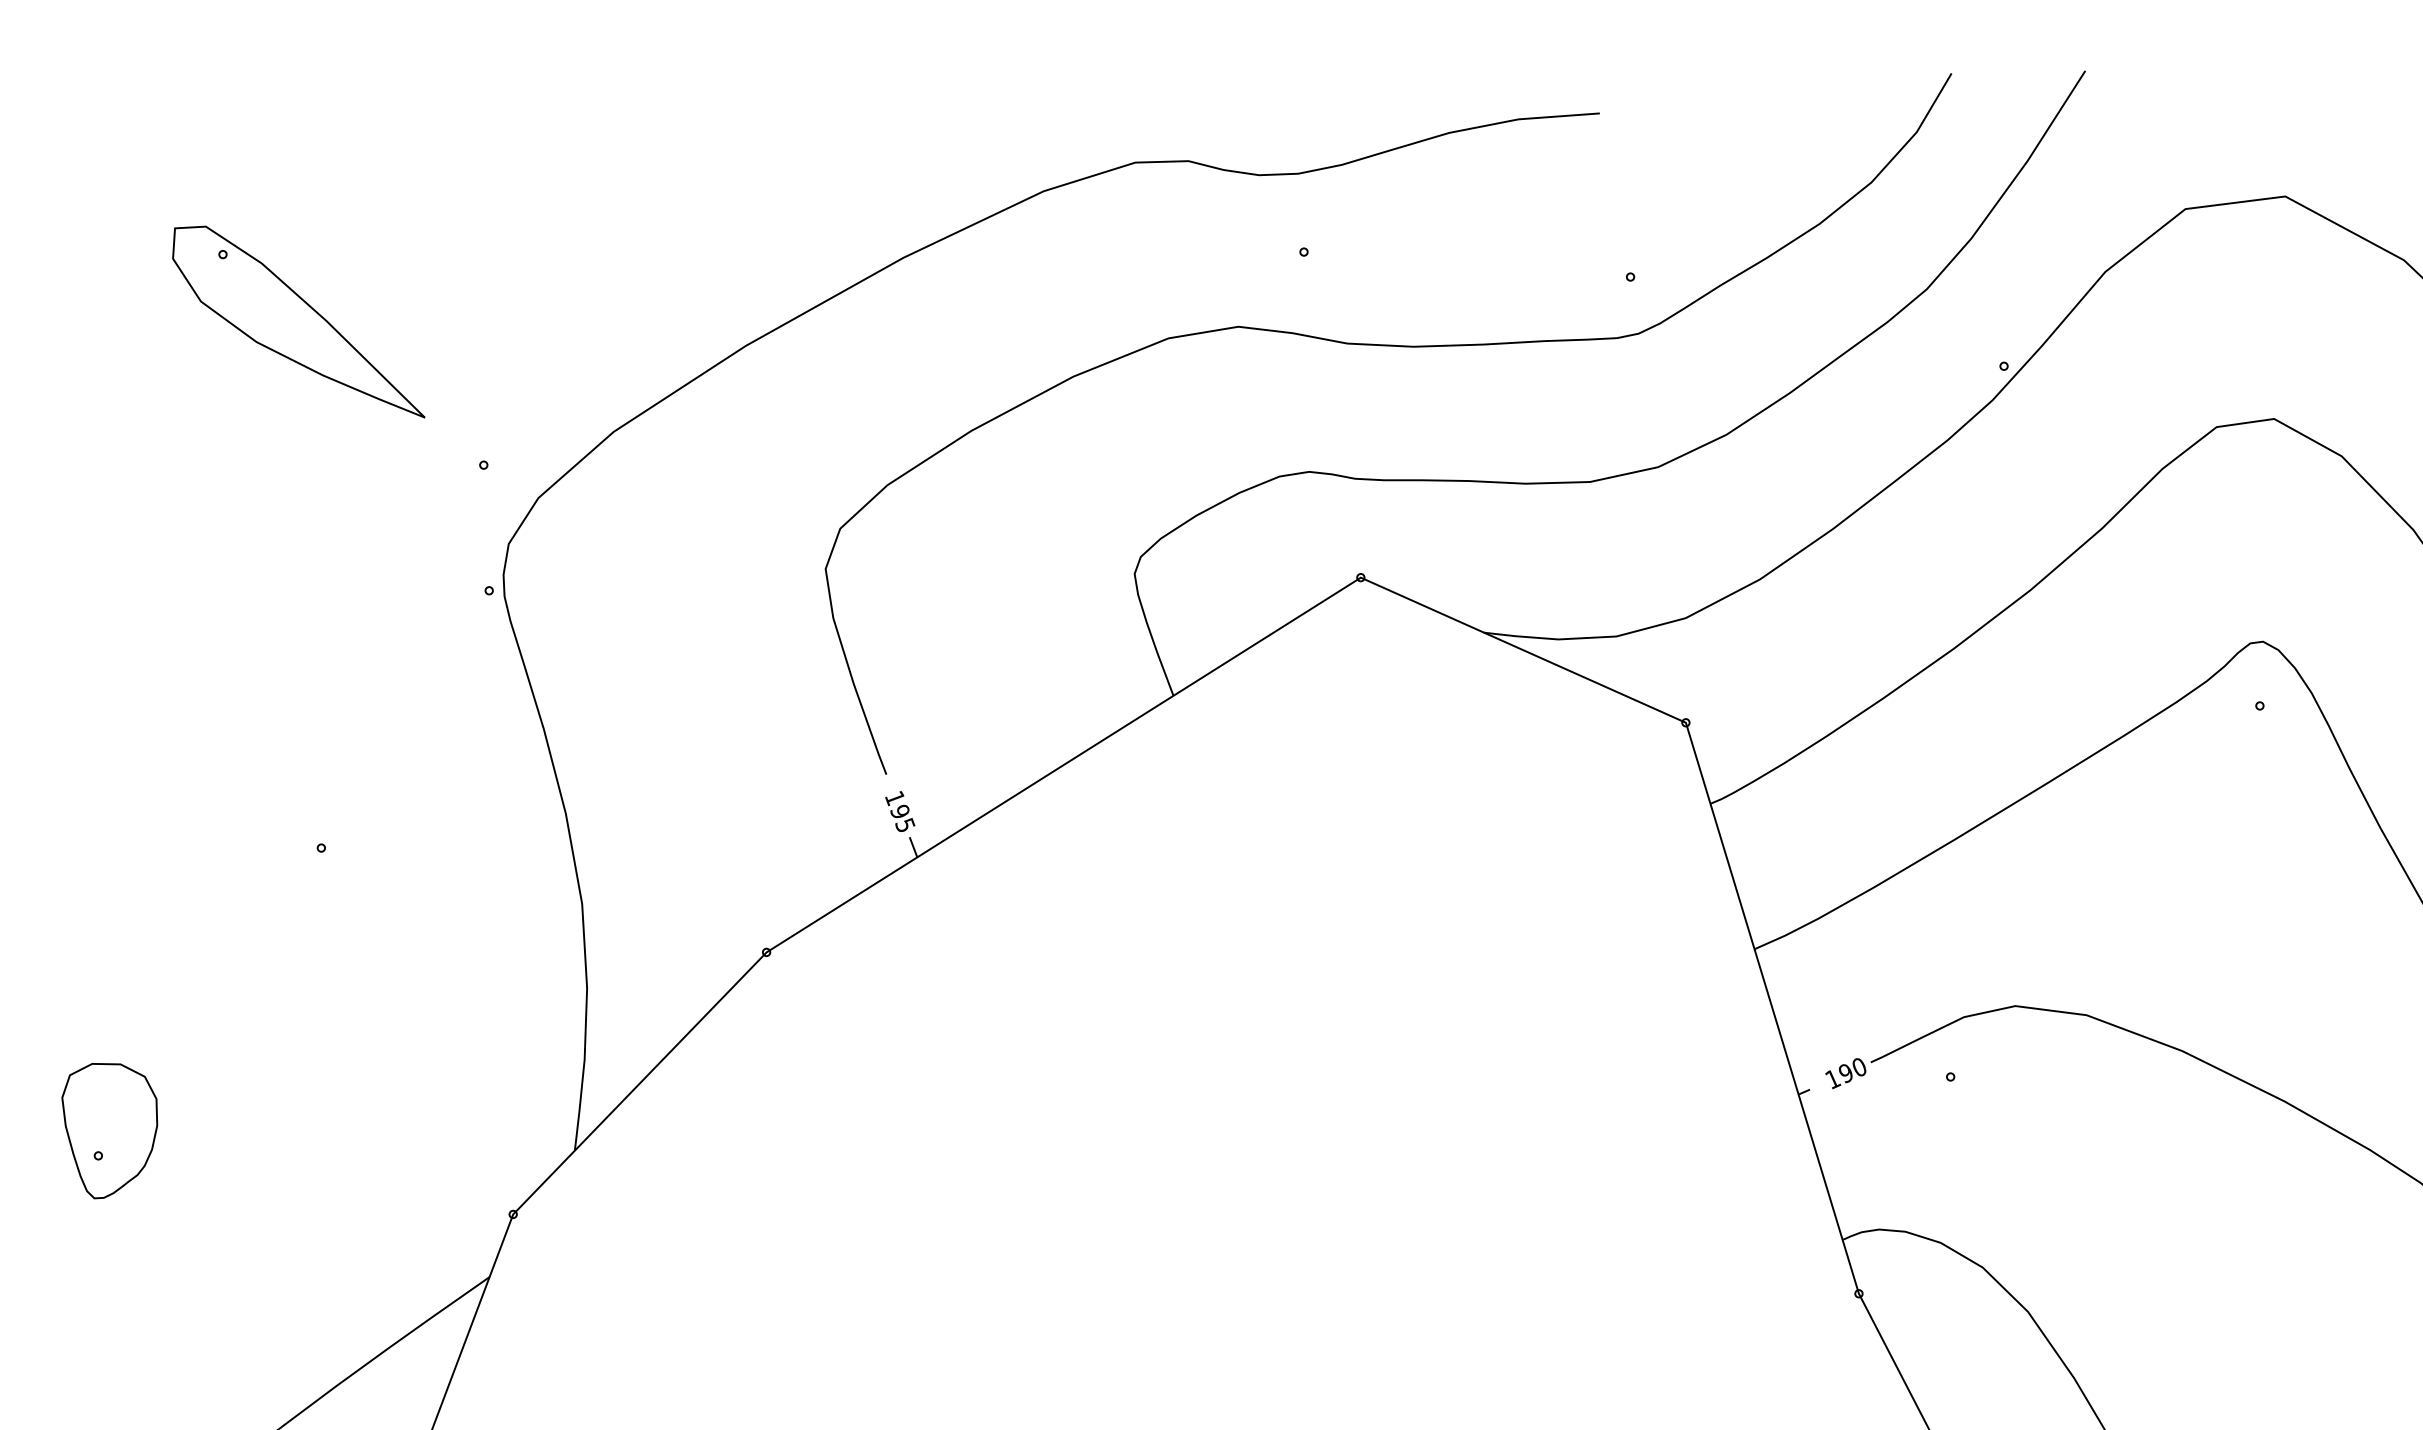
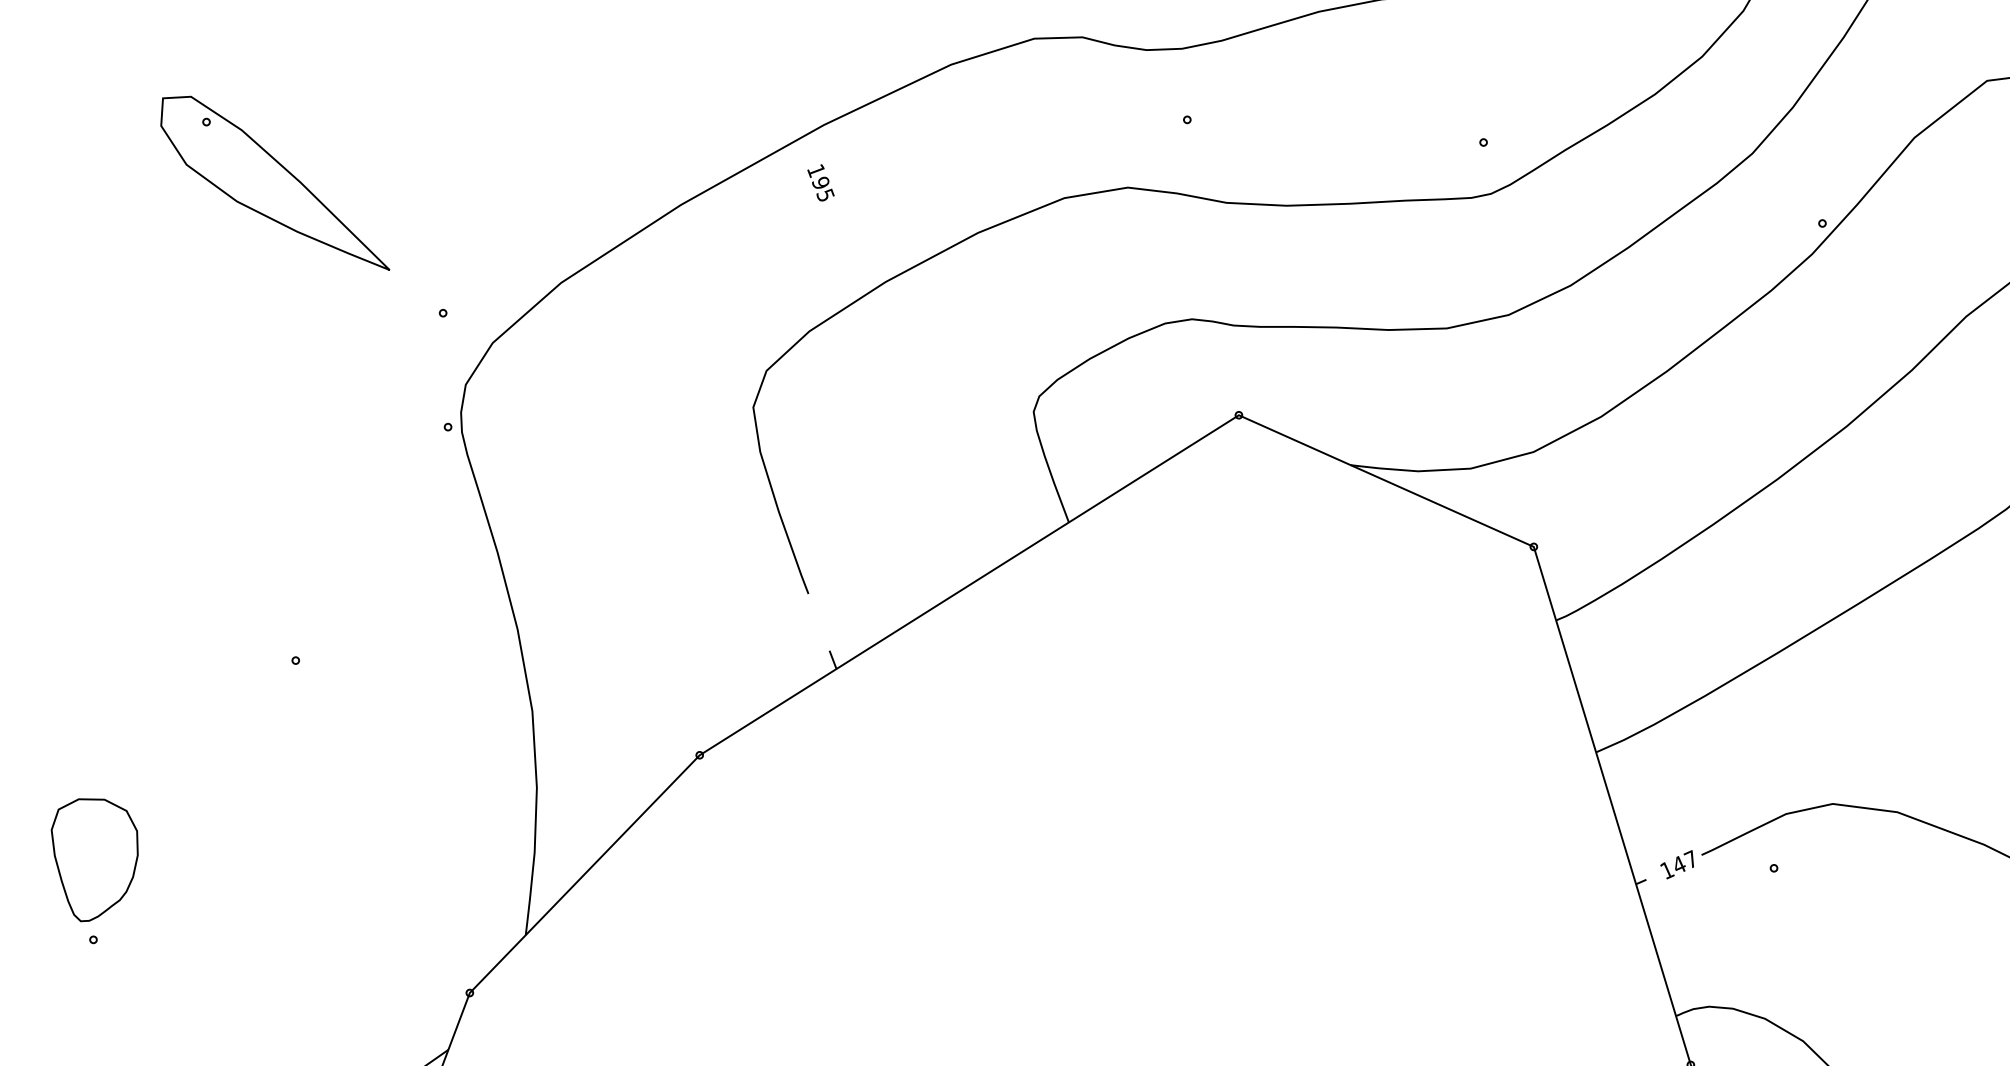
text: (900, 811) -> (821, 182), moved
text: (1852, 1069) -> (1684, 861), 190 -> 147
part: (109, 1131) -> (94, 860), moved

